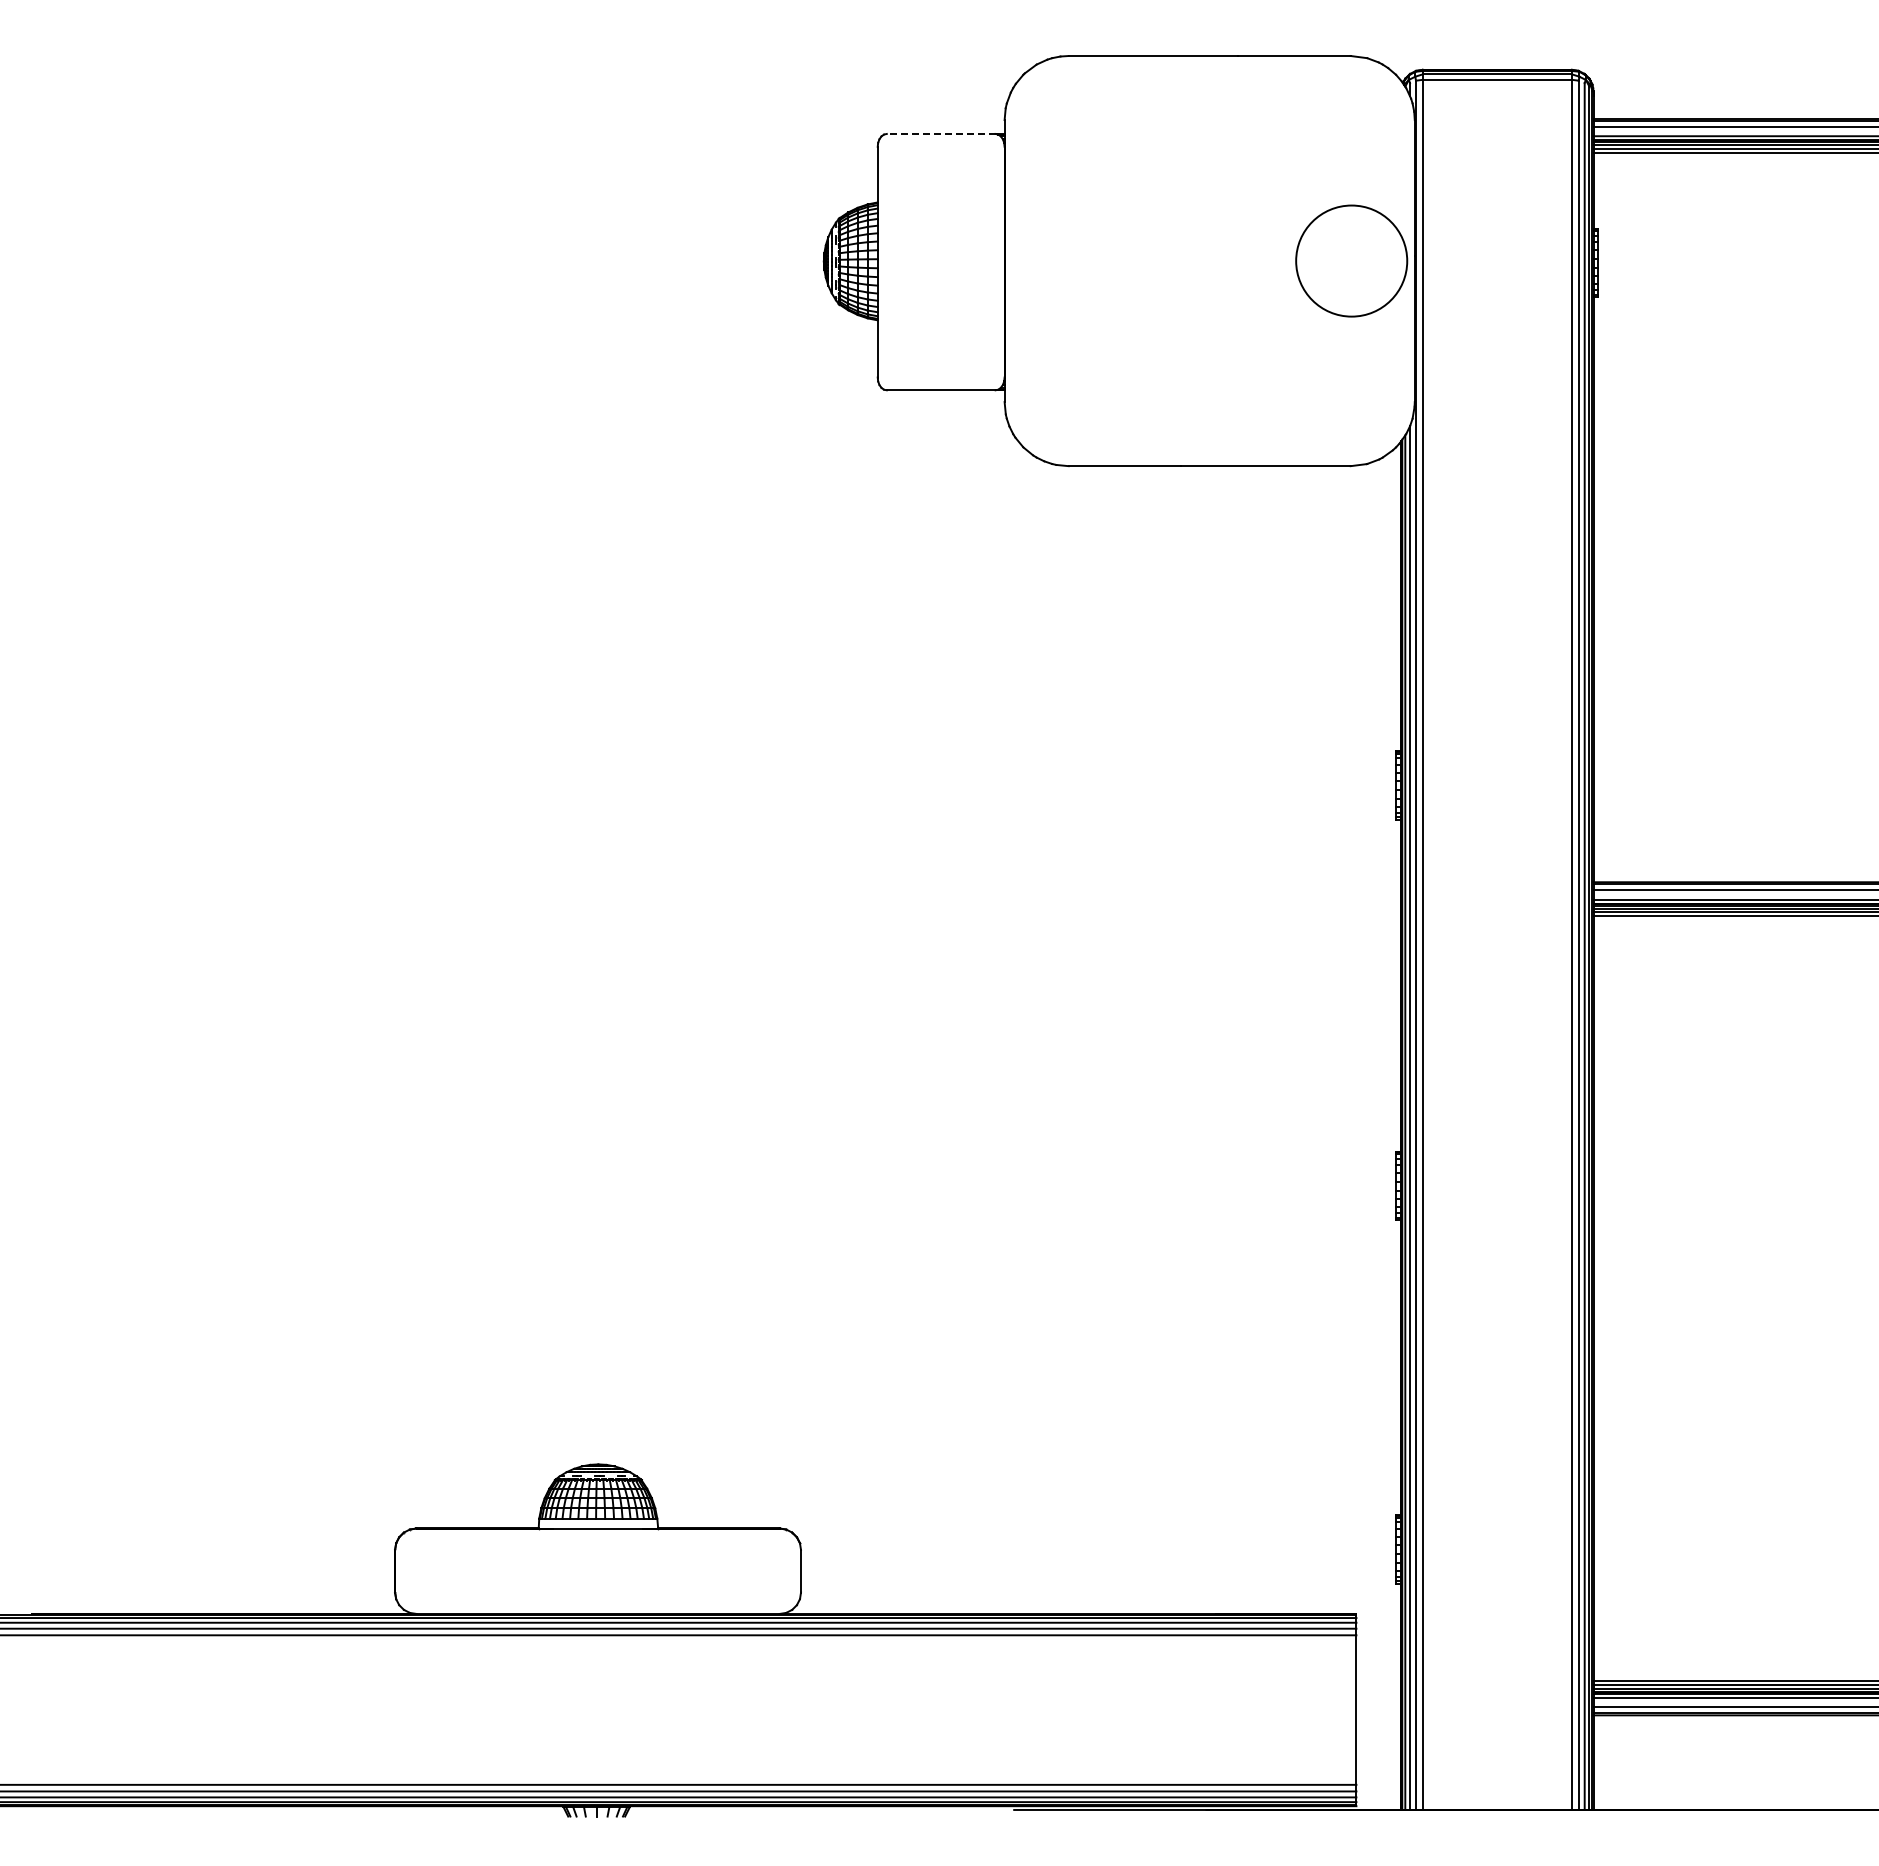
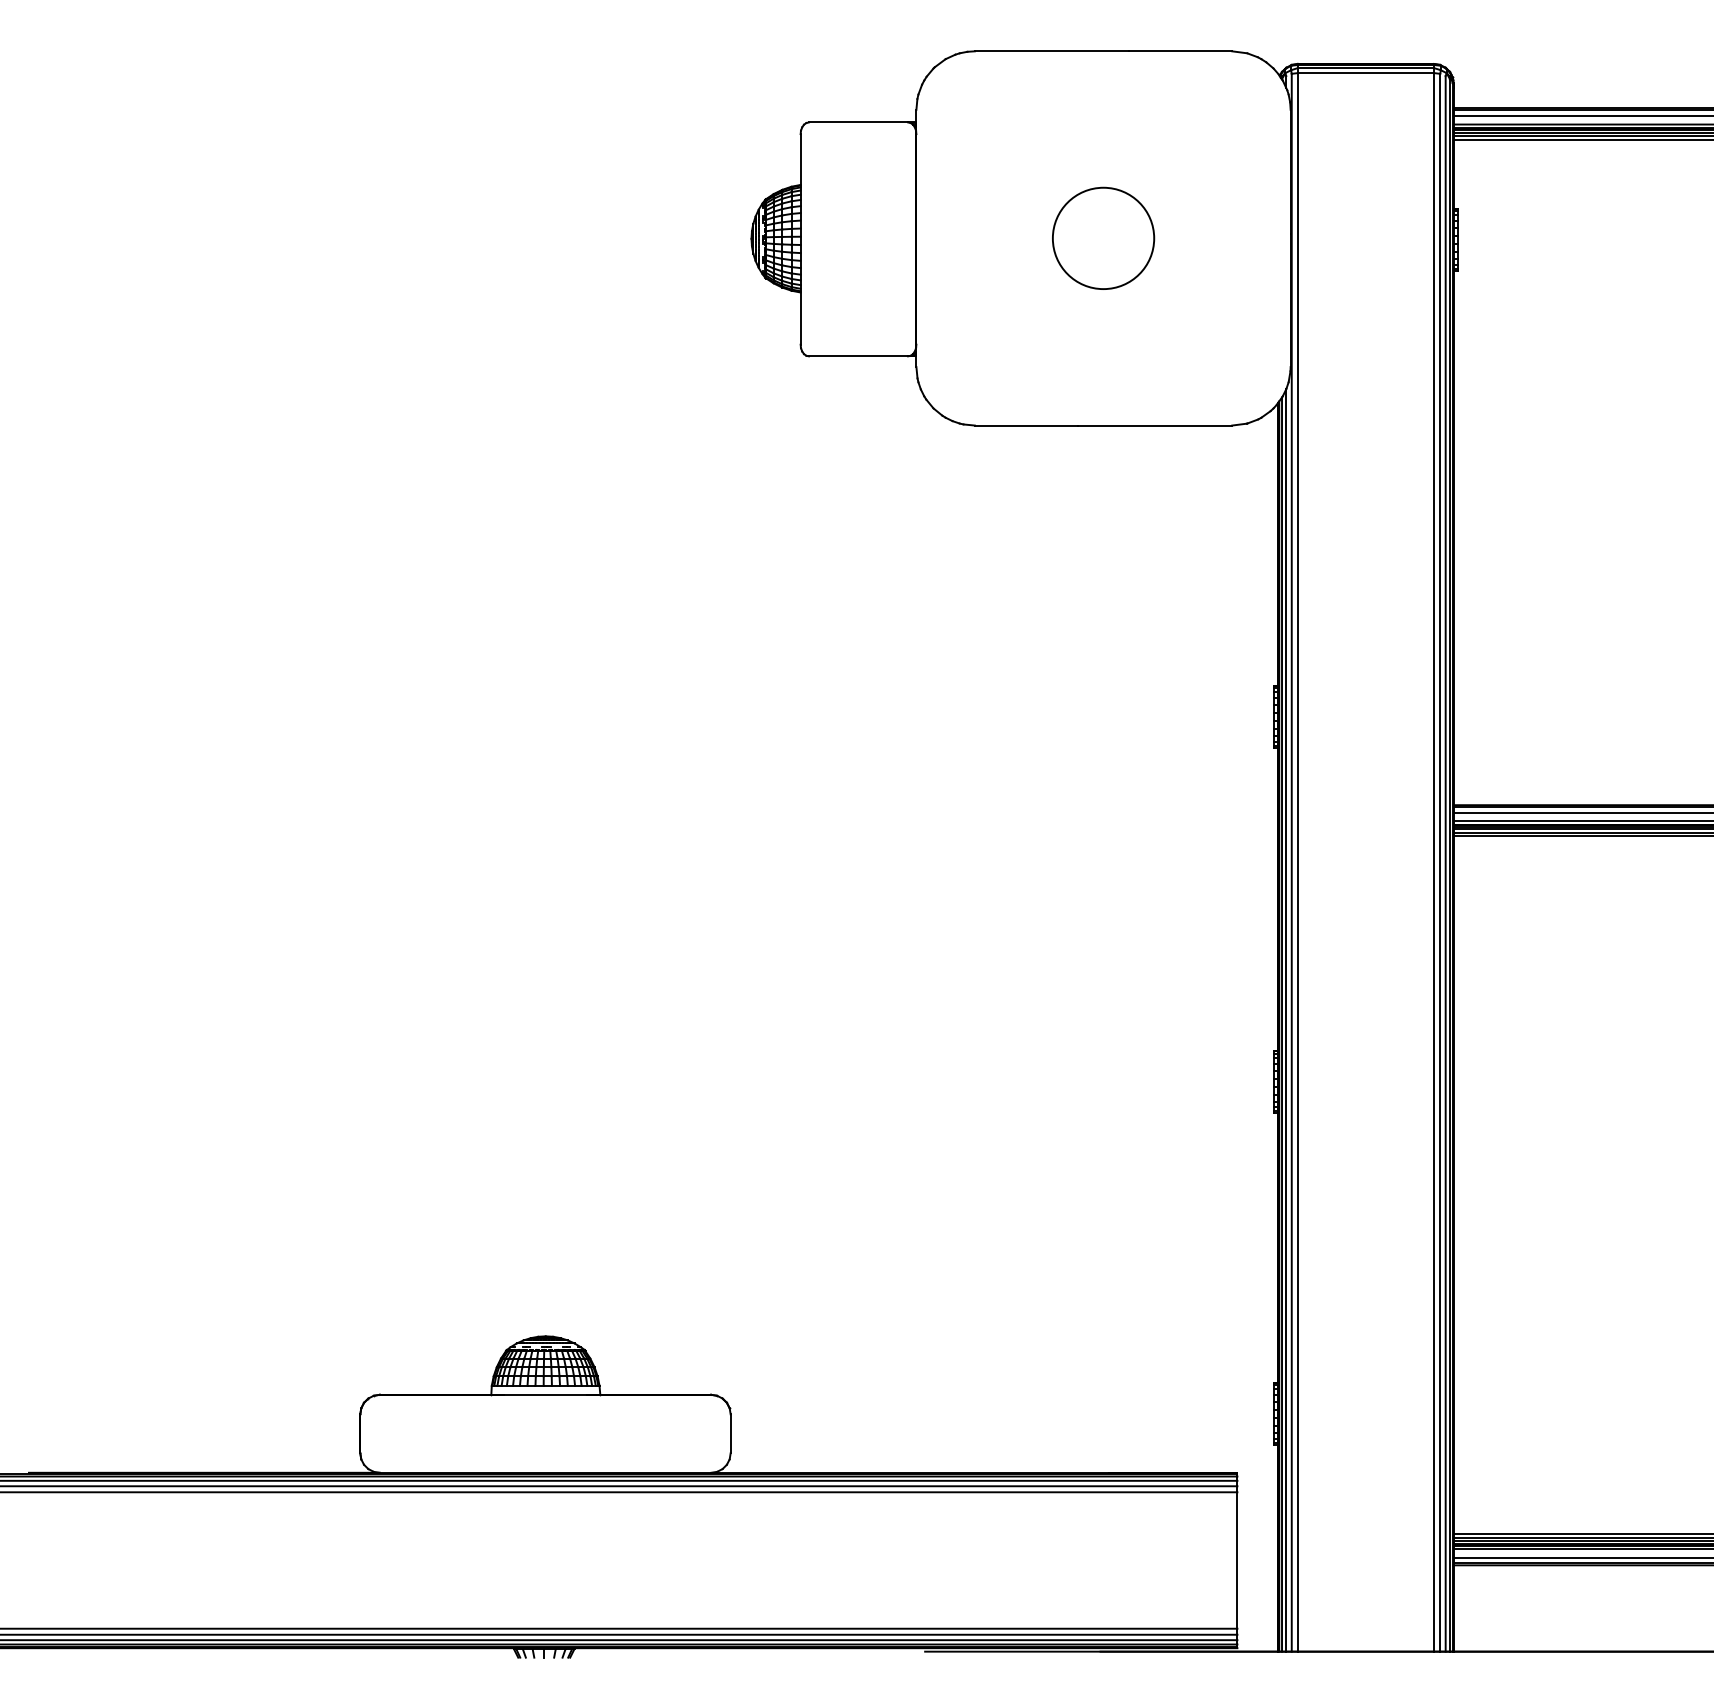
line: (940, 133) -> (857, 122), dashed -> solid
circle: (1351, 260) -> (1103, 237), moved

